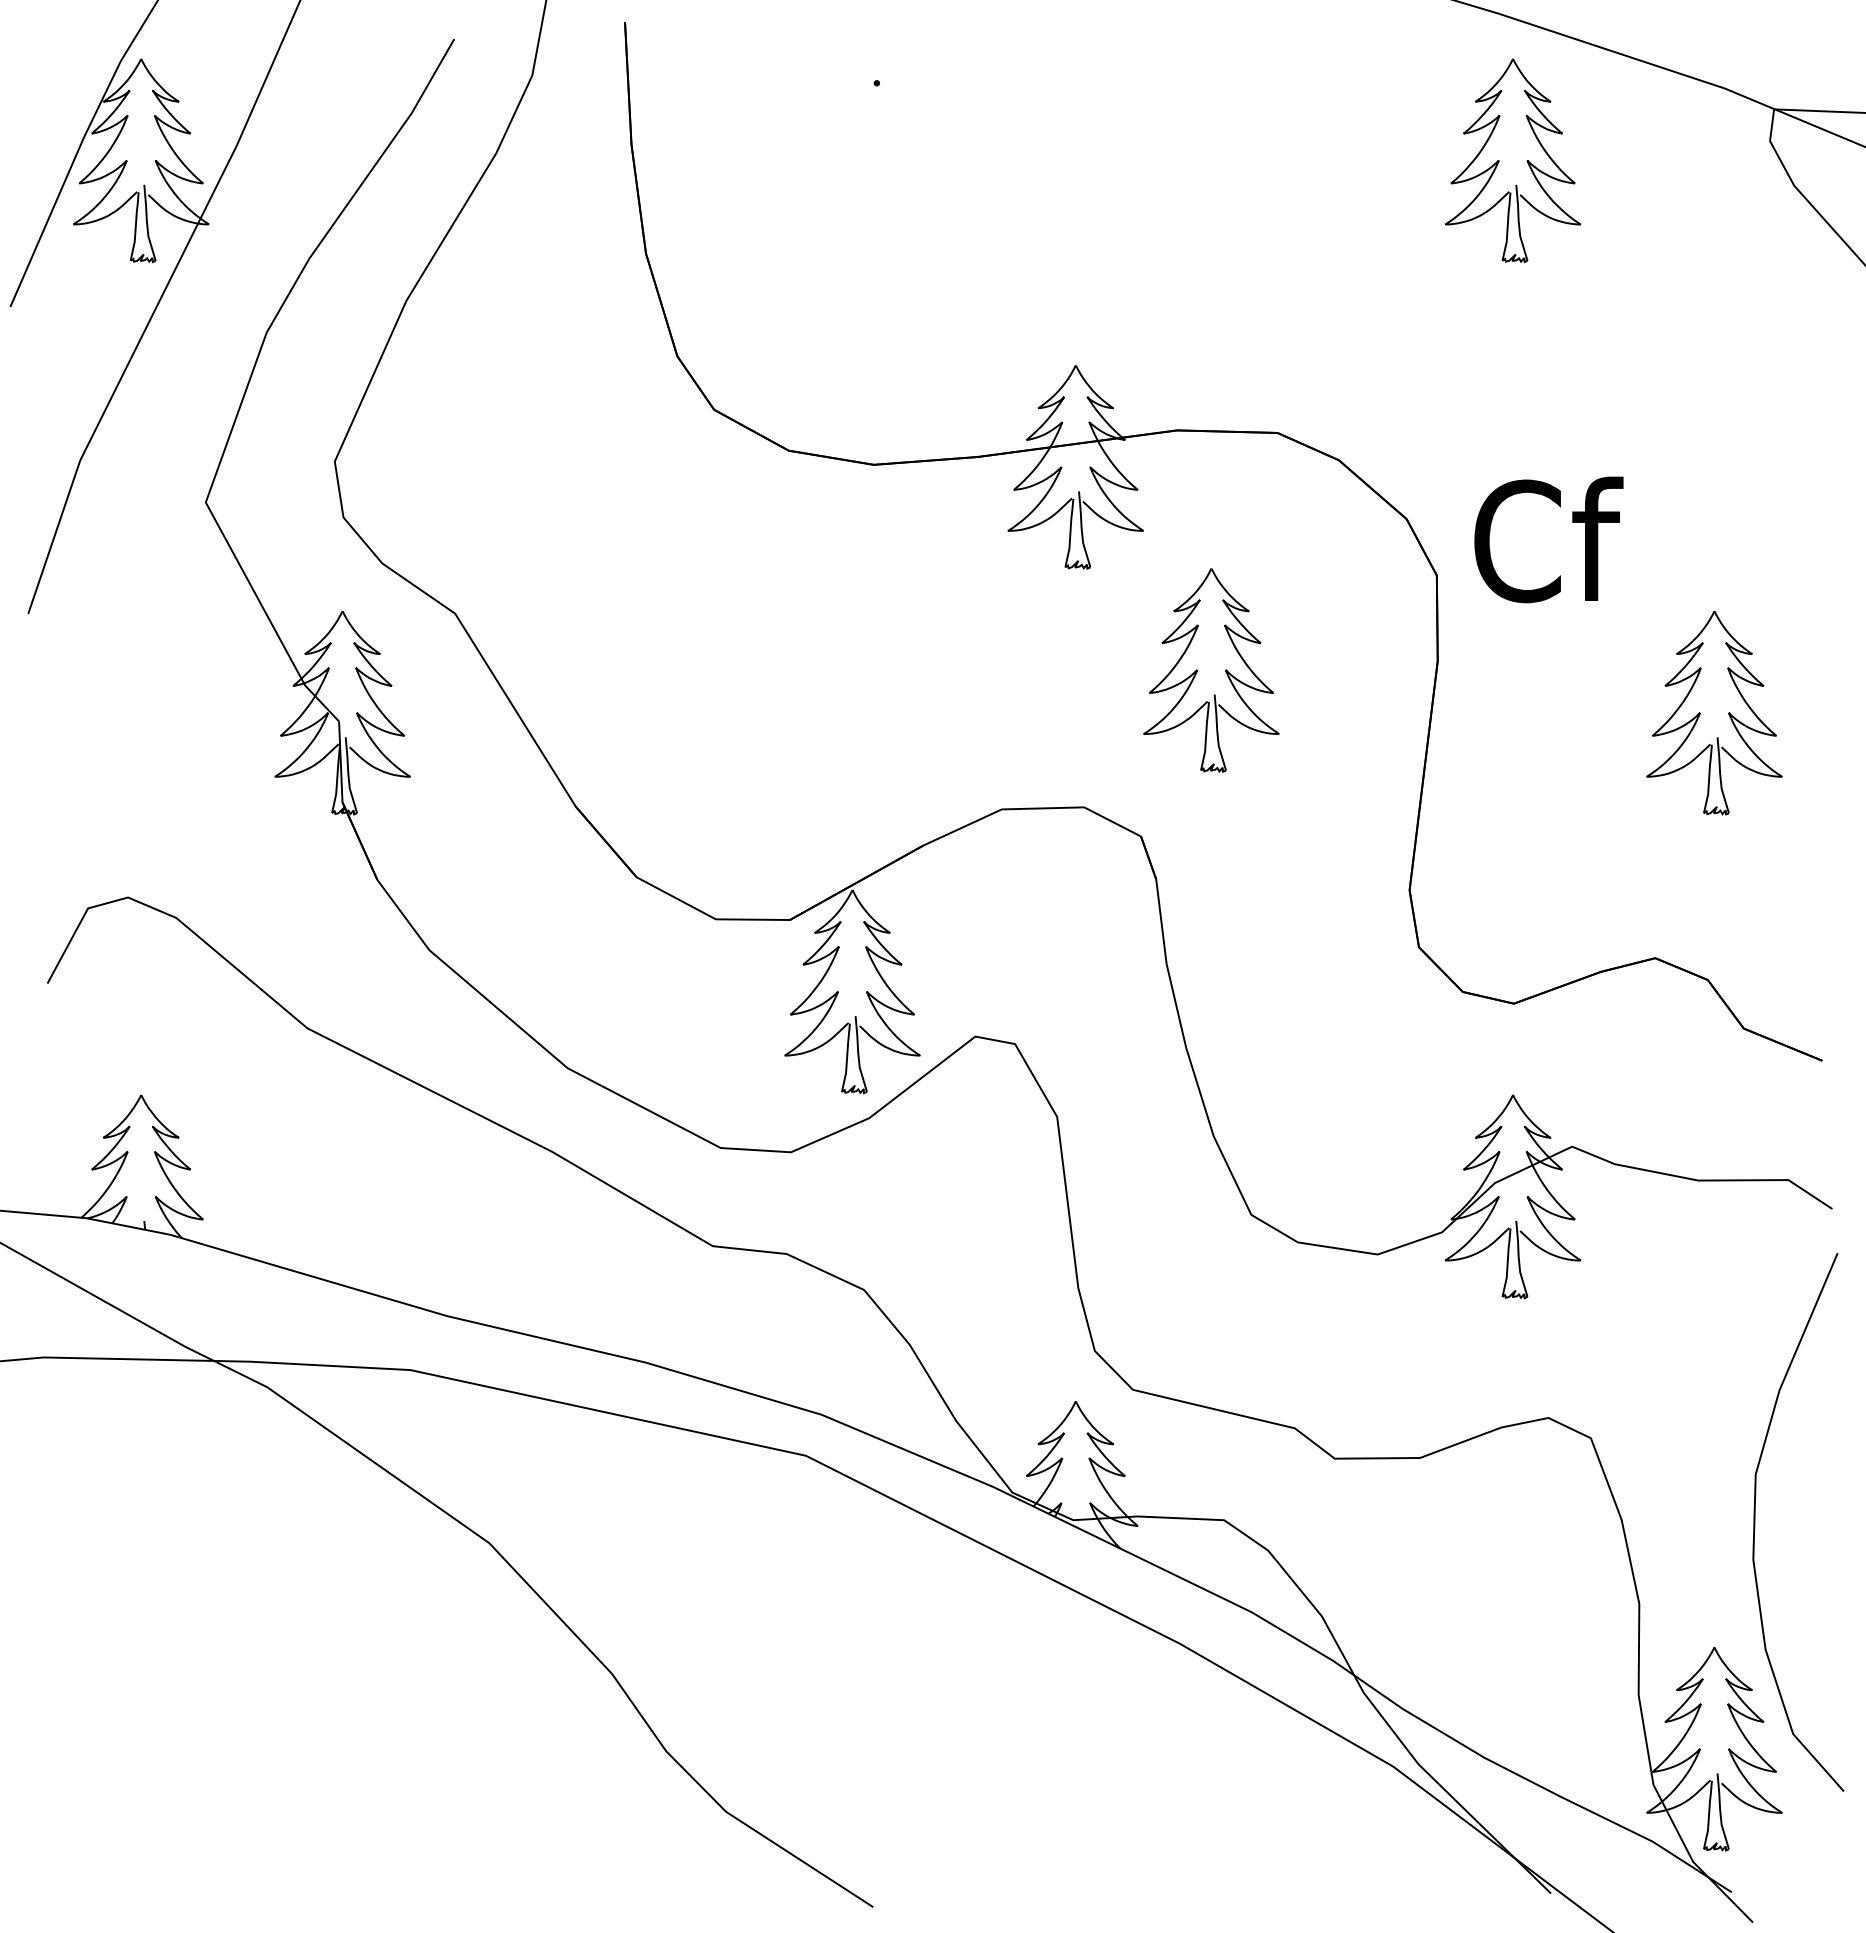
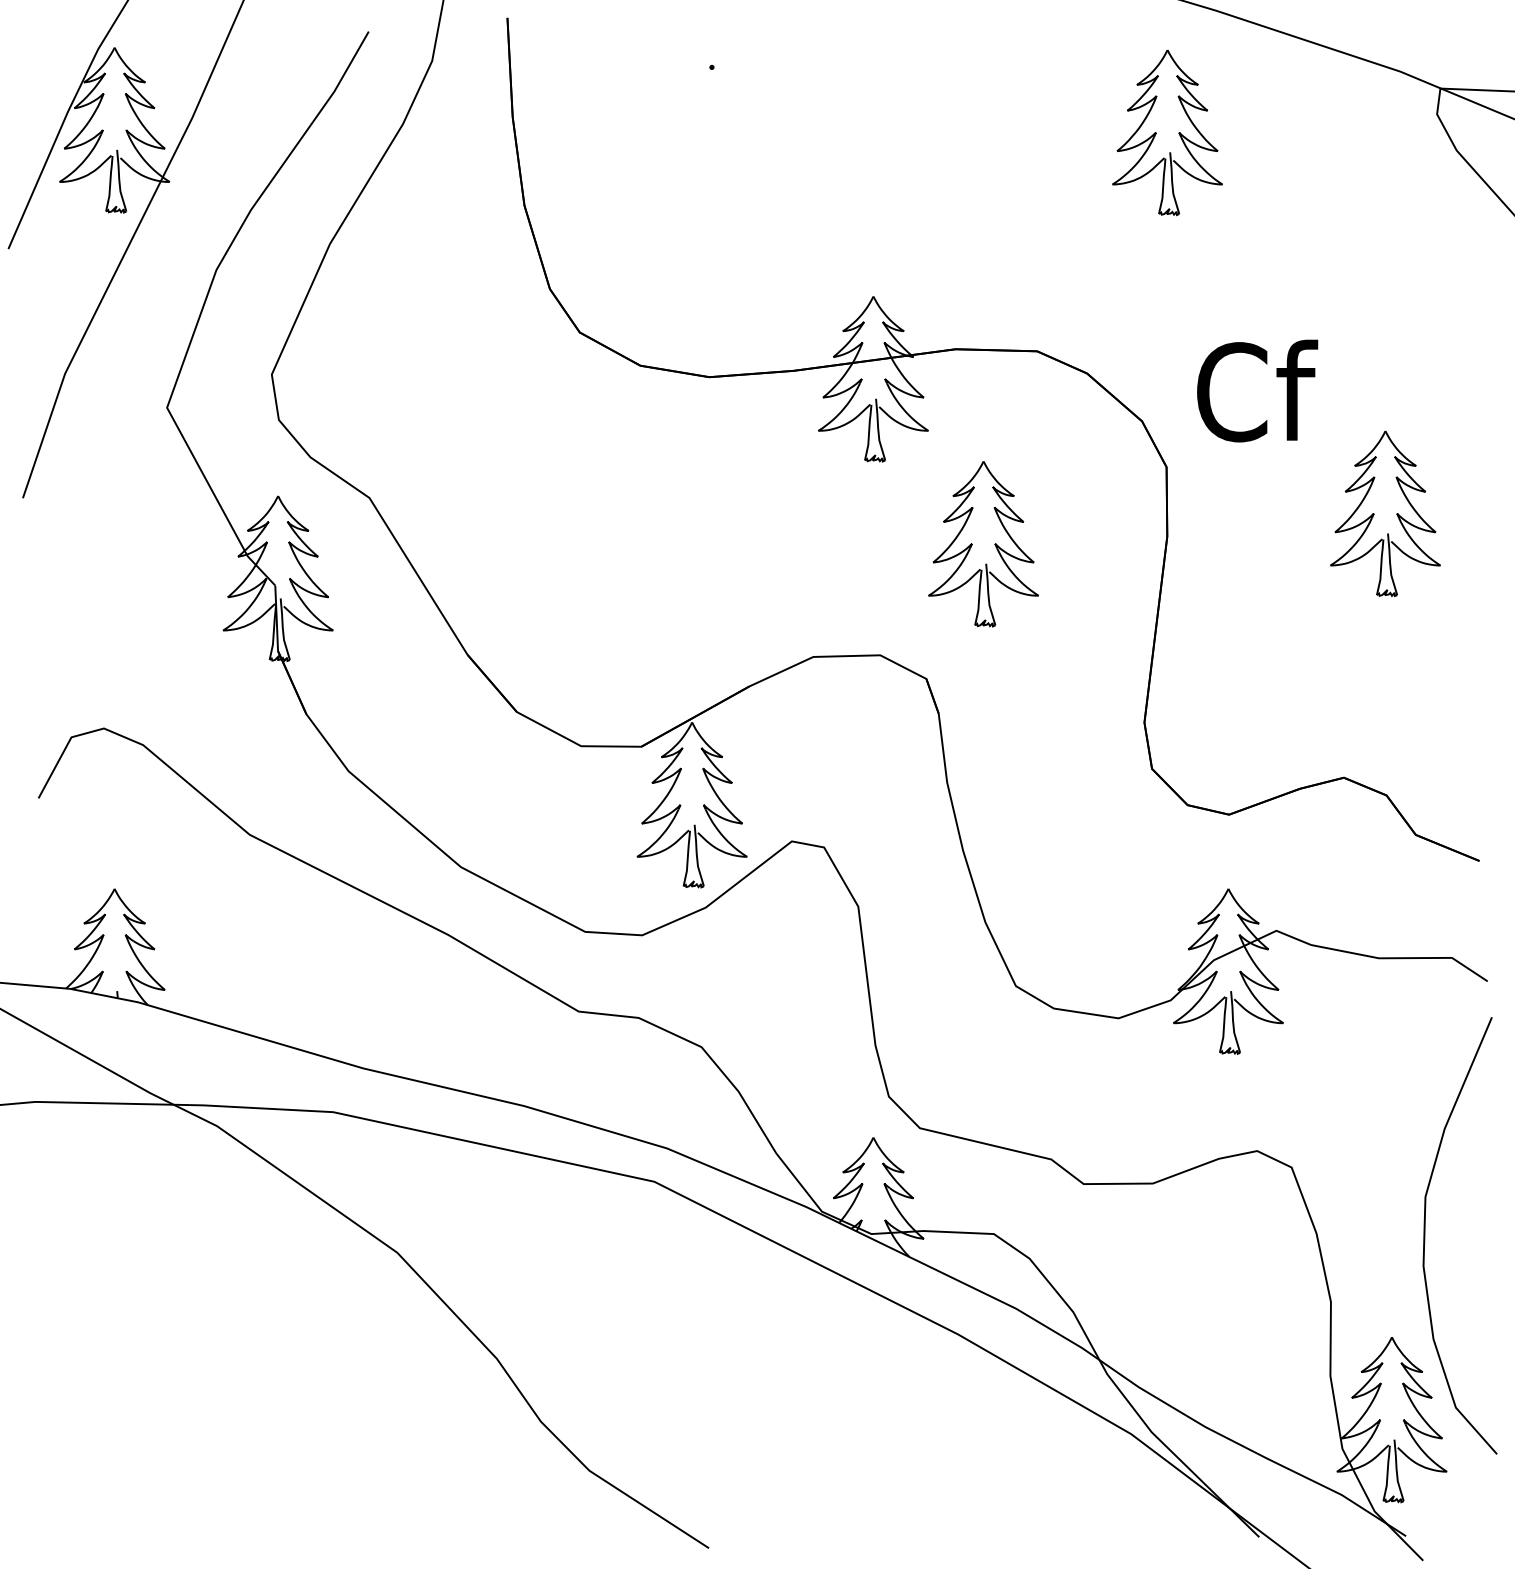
part: (1513, 160) -> (1167, 132), moved
text: (1548, 539) -> (1257, 390), moved
part: (1700, 713) -> (1374, 514), moved

